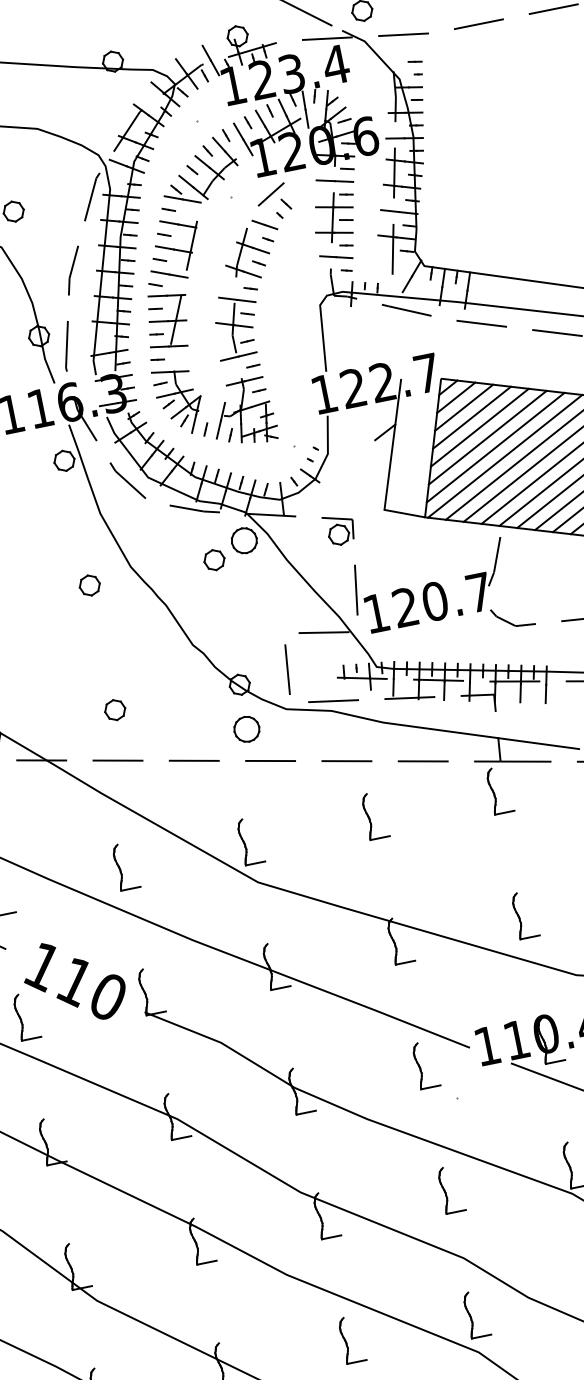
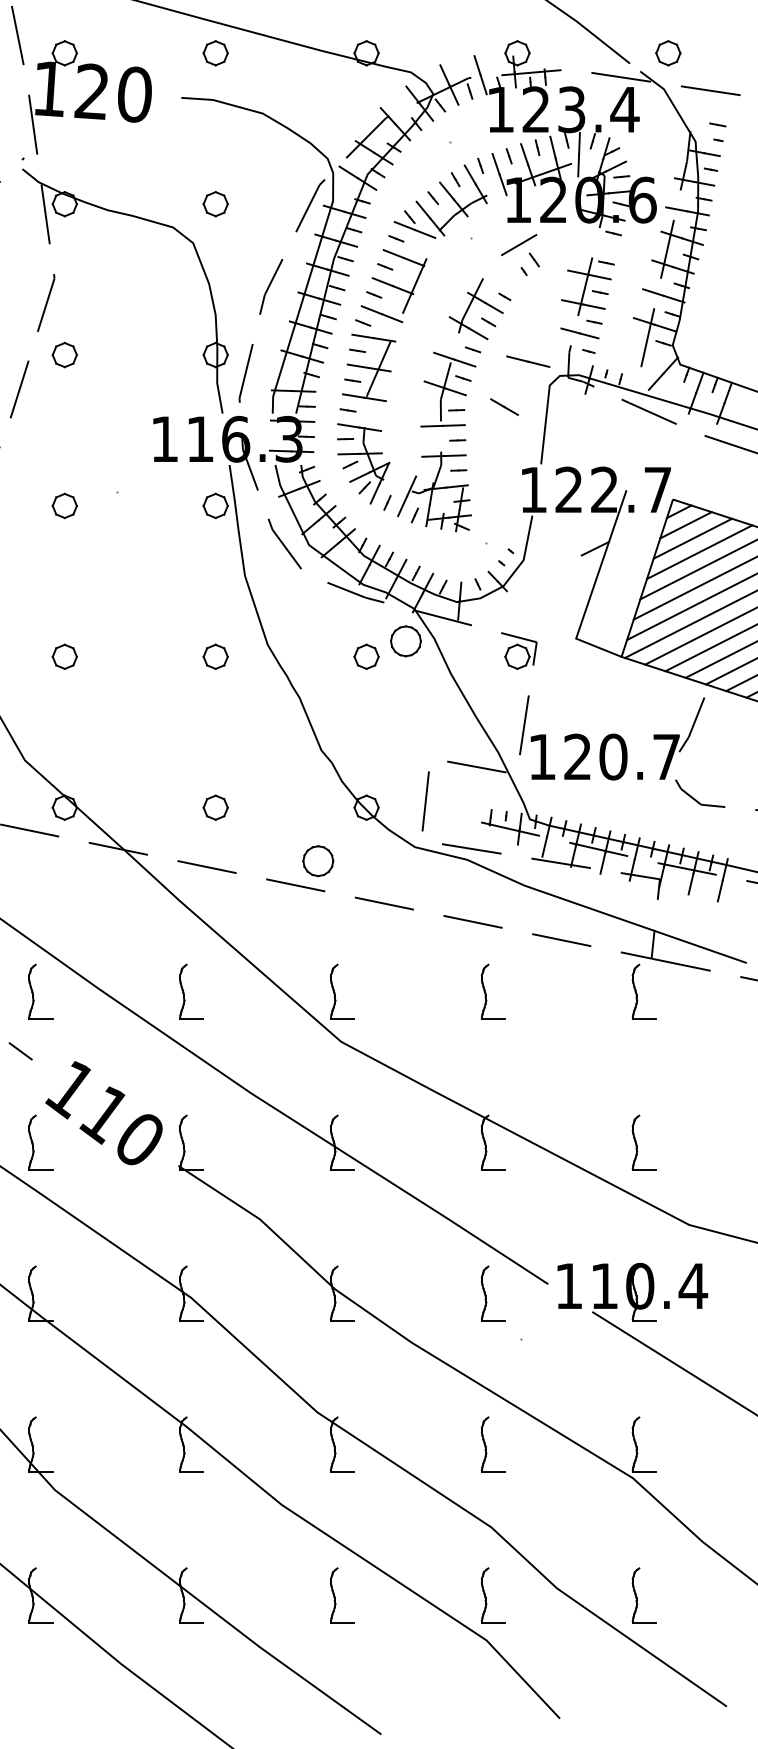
line: (335, 180) -> (528, 361), moved
line: (264, 224) -> (504, 406), moved
part: (247, 729) -> (318, 861), moved

